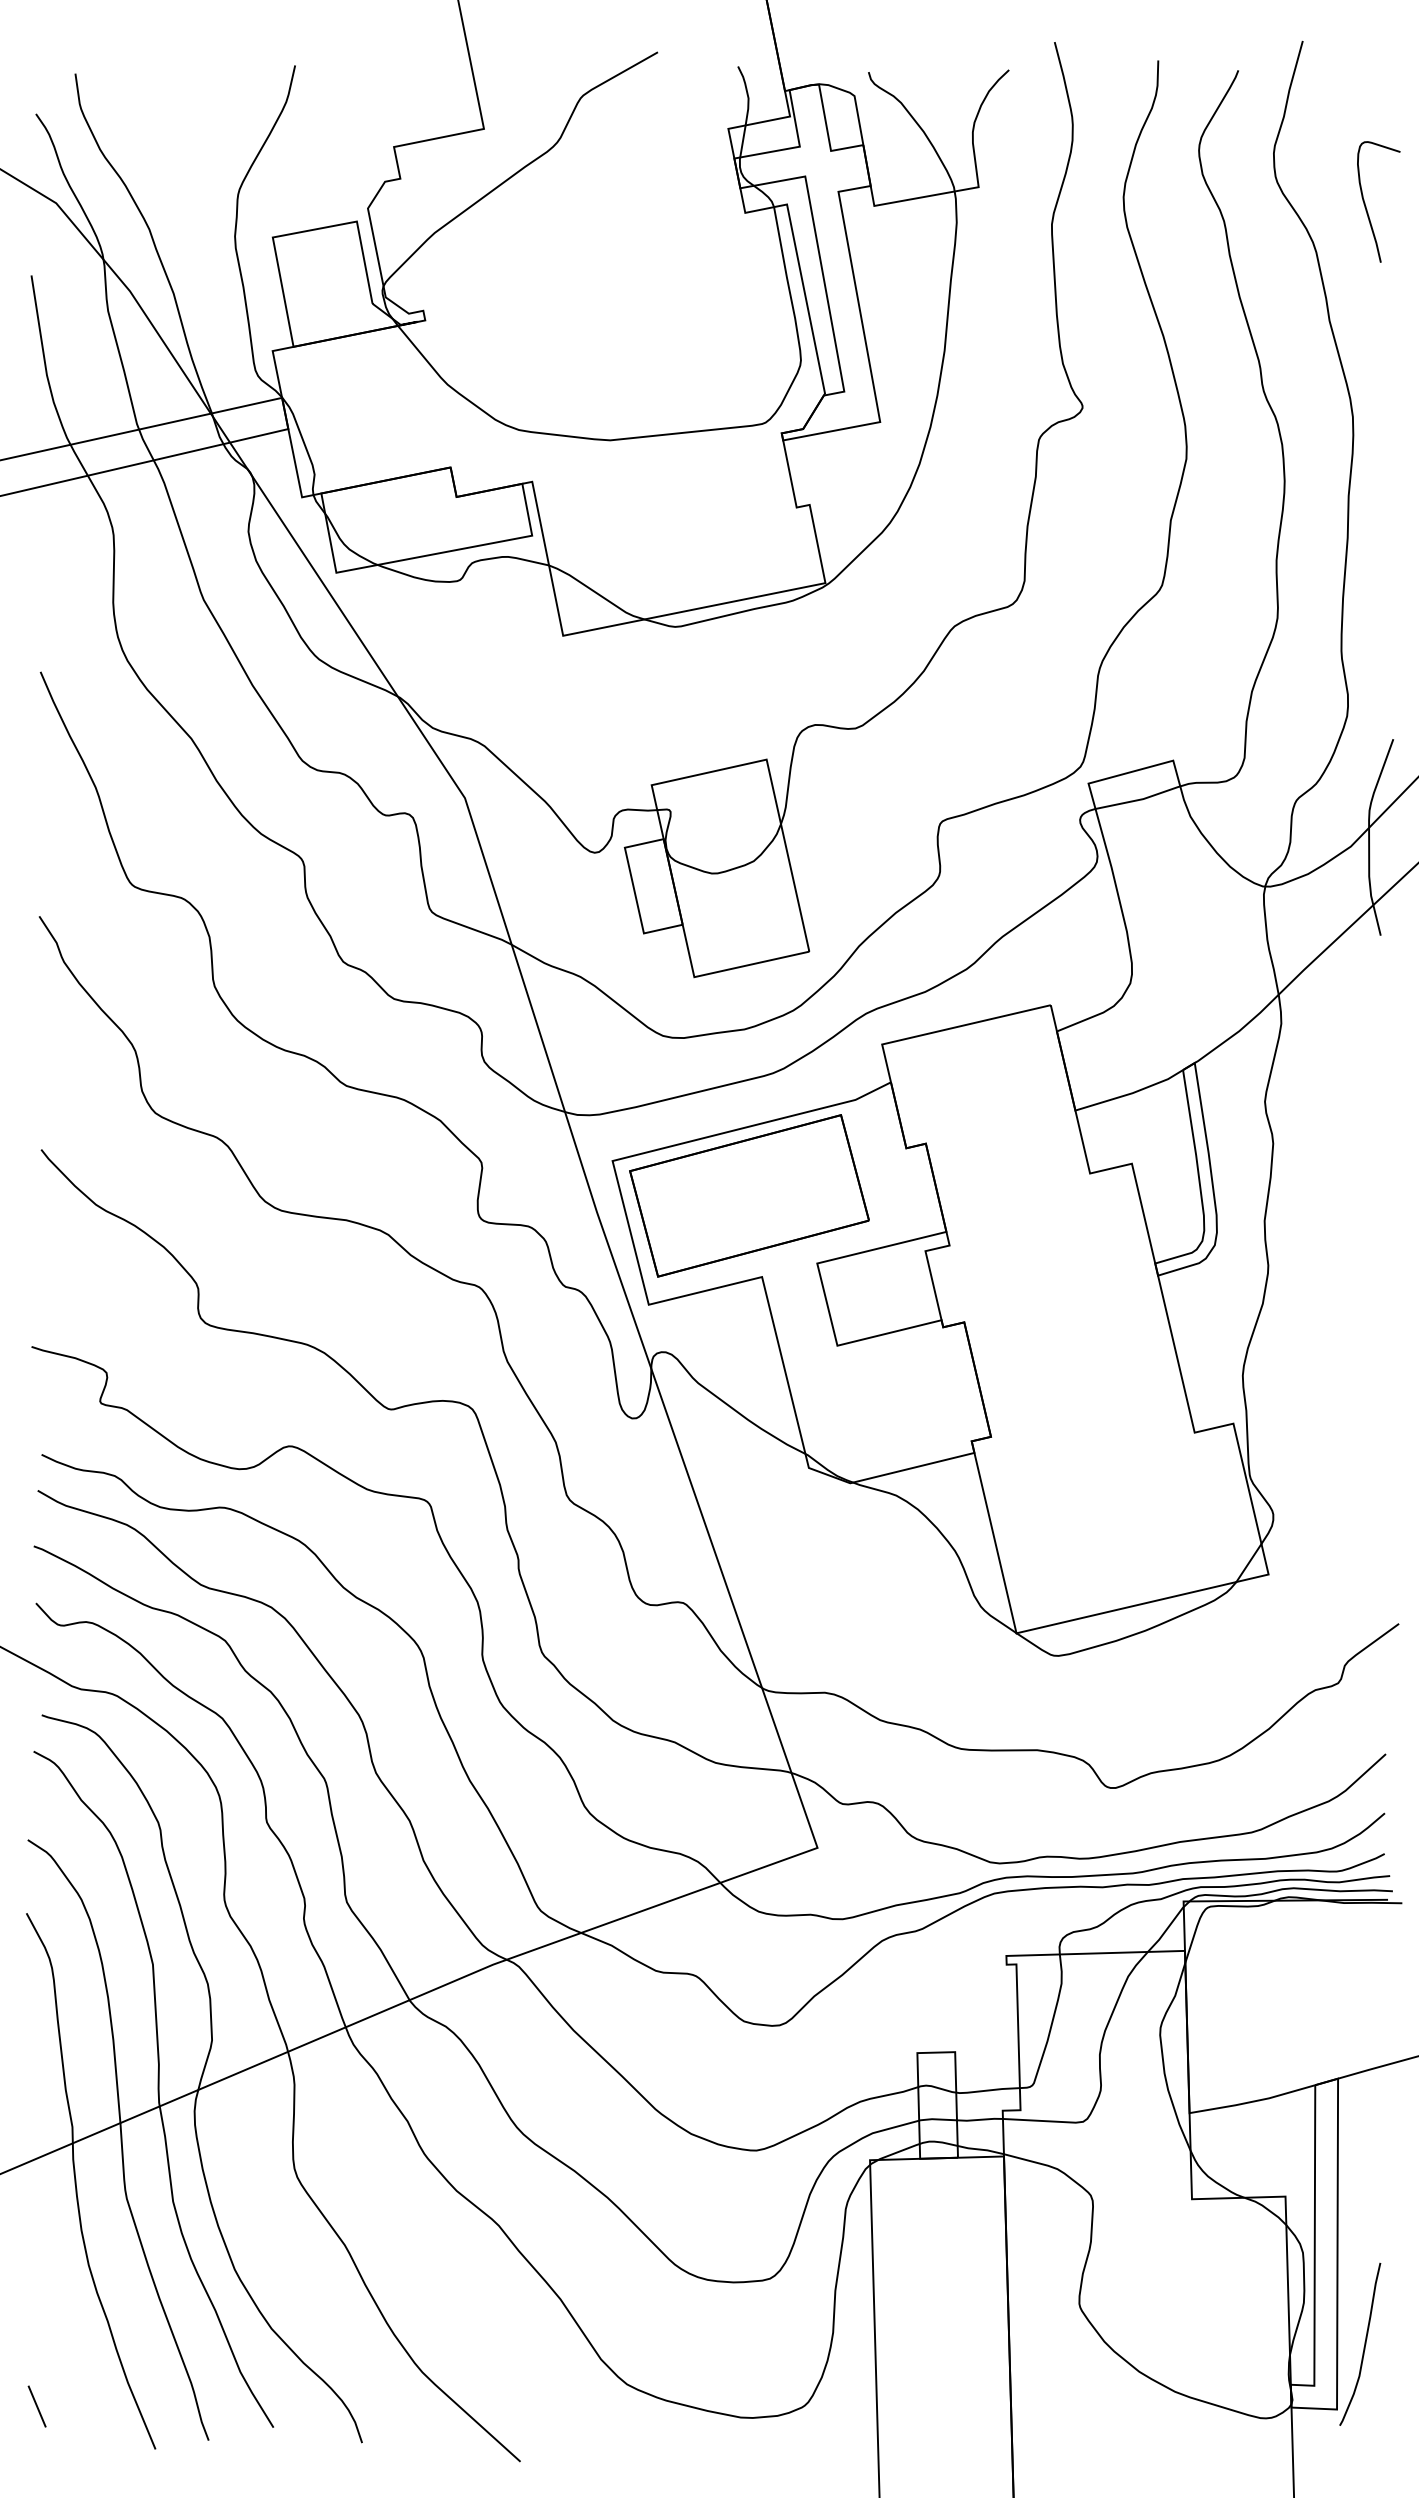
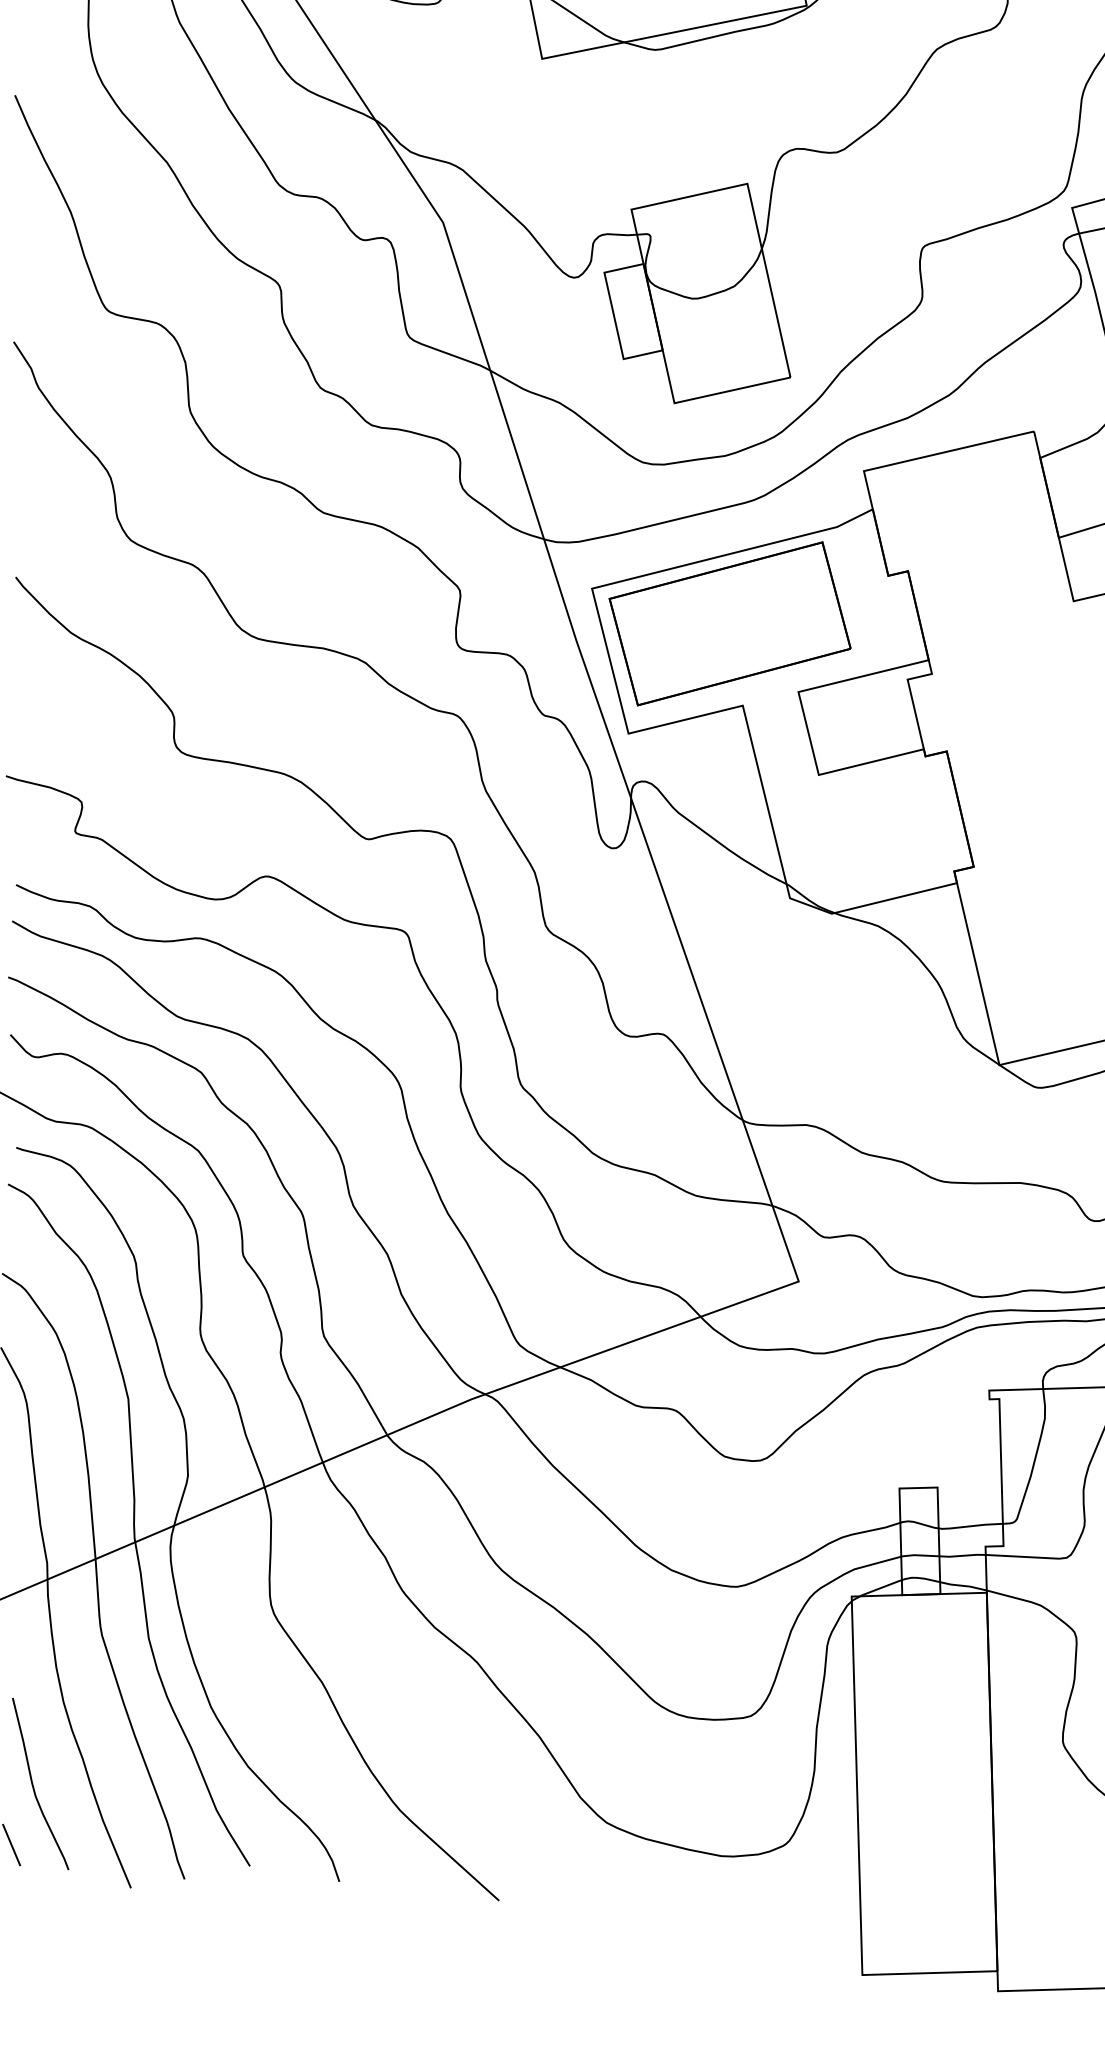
curve: (59, 2347) -> (34, 1785), added

